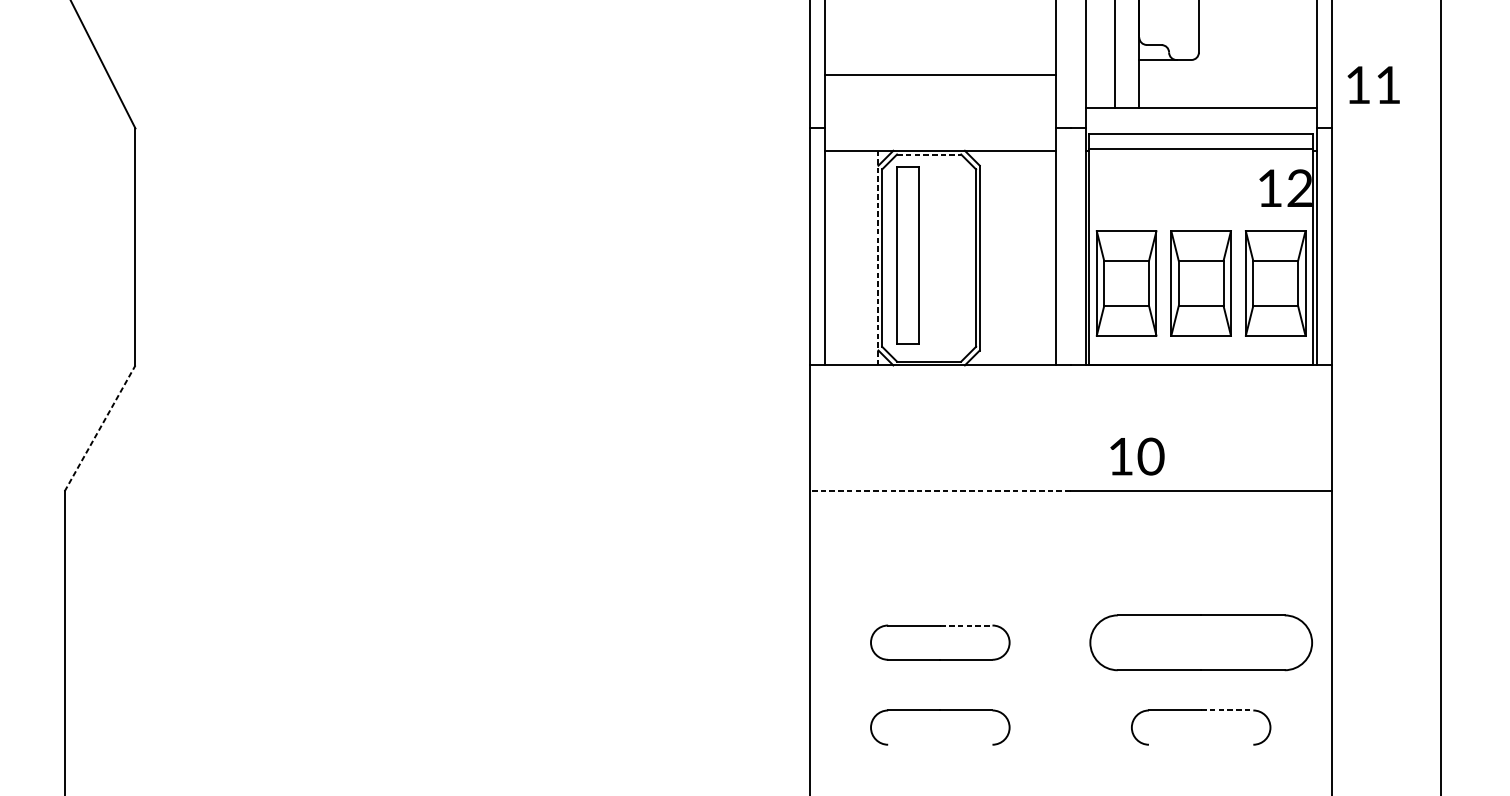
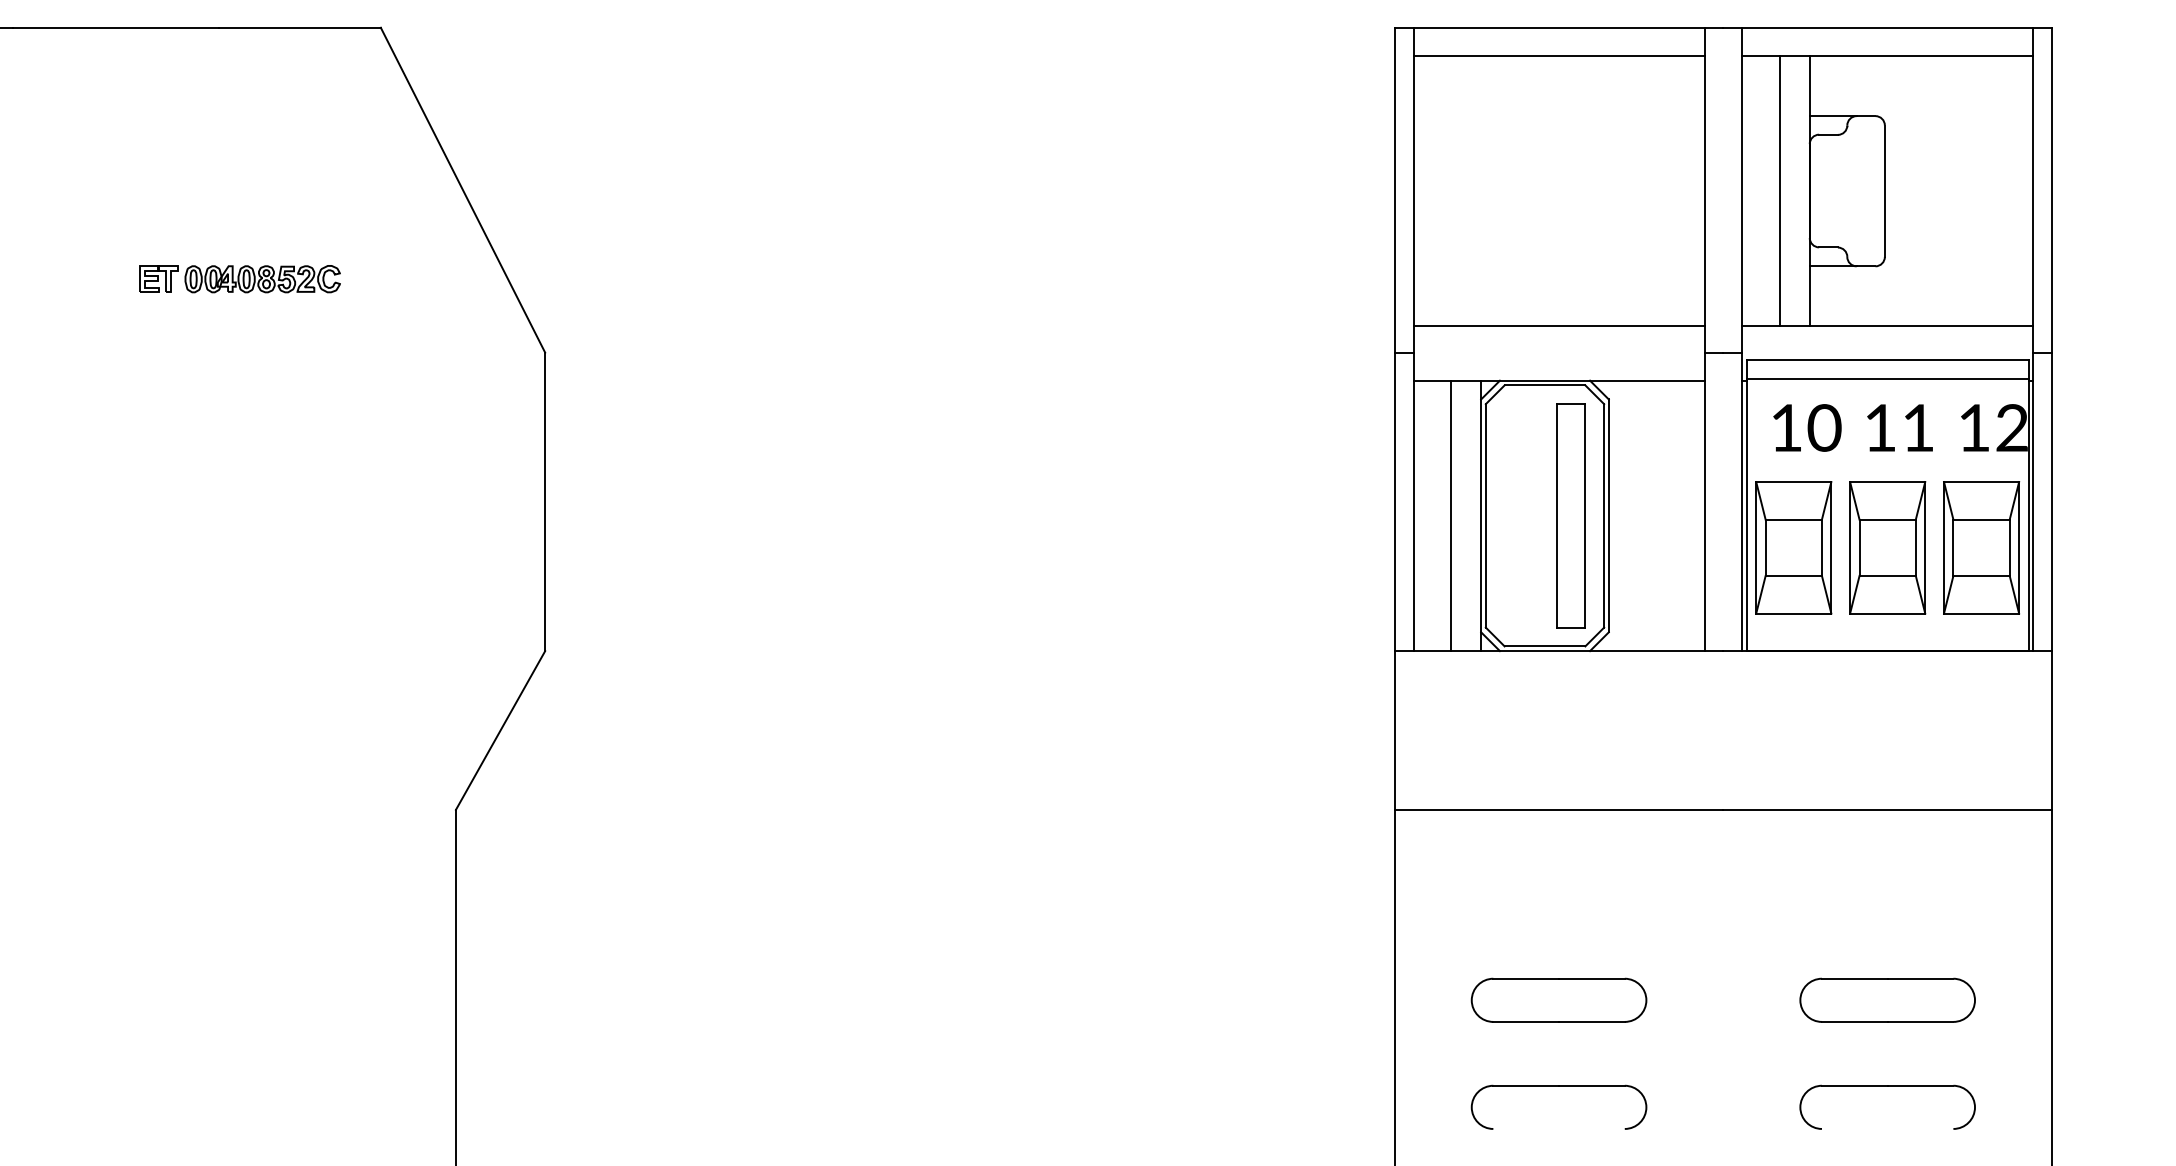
line: (939, 75) -> (1558, 326), moved
text: (1373, 84) -> (1899, 427), moved
line: (929, 154) -> (1545, 385), dashed -> solid
part: (907, 255) -> (1570, 515), moved
line: (854, 257) -> (1451, 515), added
line: (878, 257) -> (1481, 515), dashed -> solid
line: (100, 428) -> (500, 730), dashed -> solid
text: (1137, 456) -> (1807, 427), moved
line: (939, 491) -> (1558, 809), dashed -> solid
line: (966, 625) -> (1591, 978), dashed -> solid
part: (1201, 641) -> (1887, 999), size x0.62
line: (1227, 710) -> (1920, 1085), dashed -> solid

